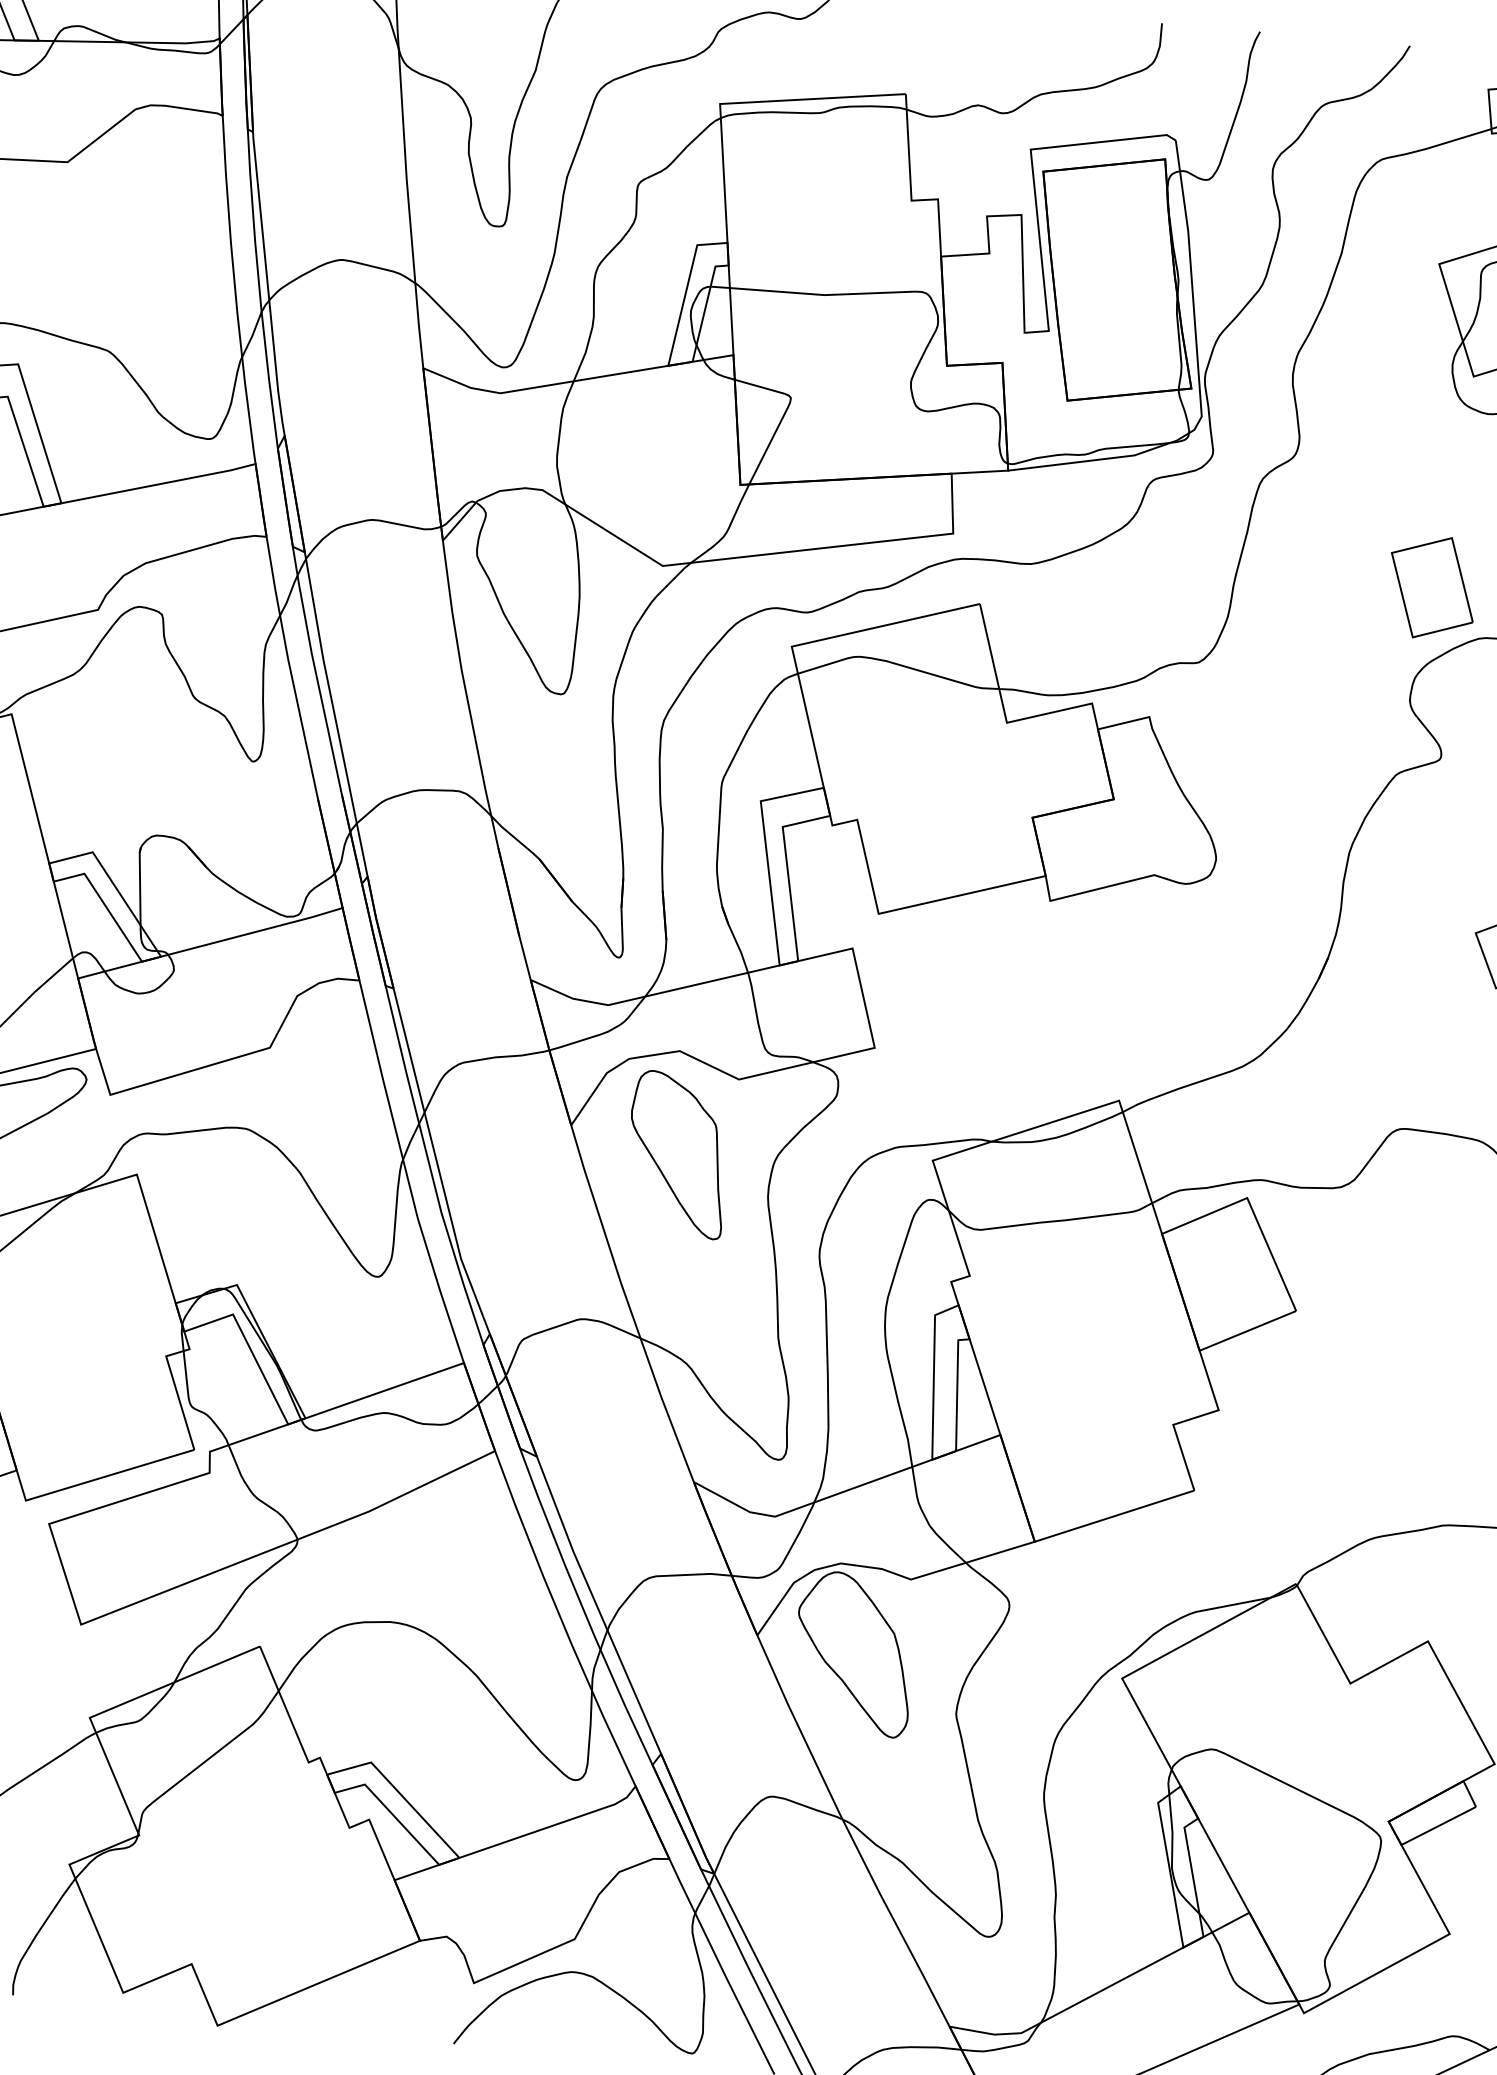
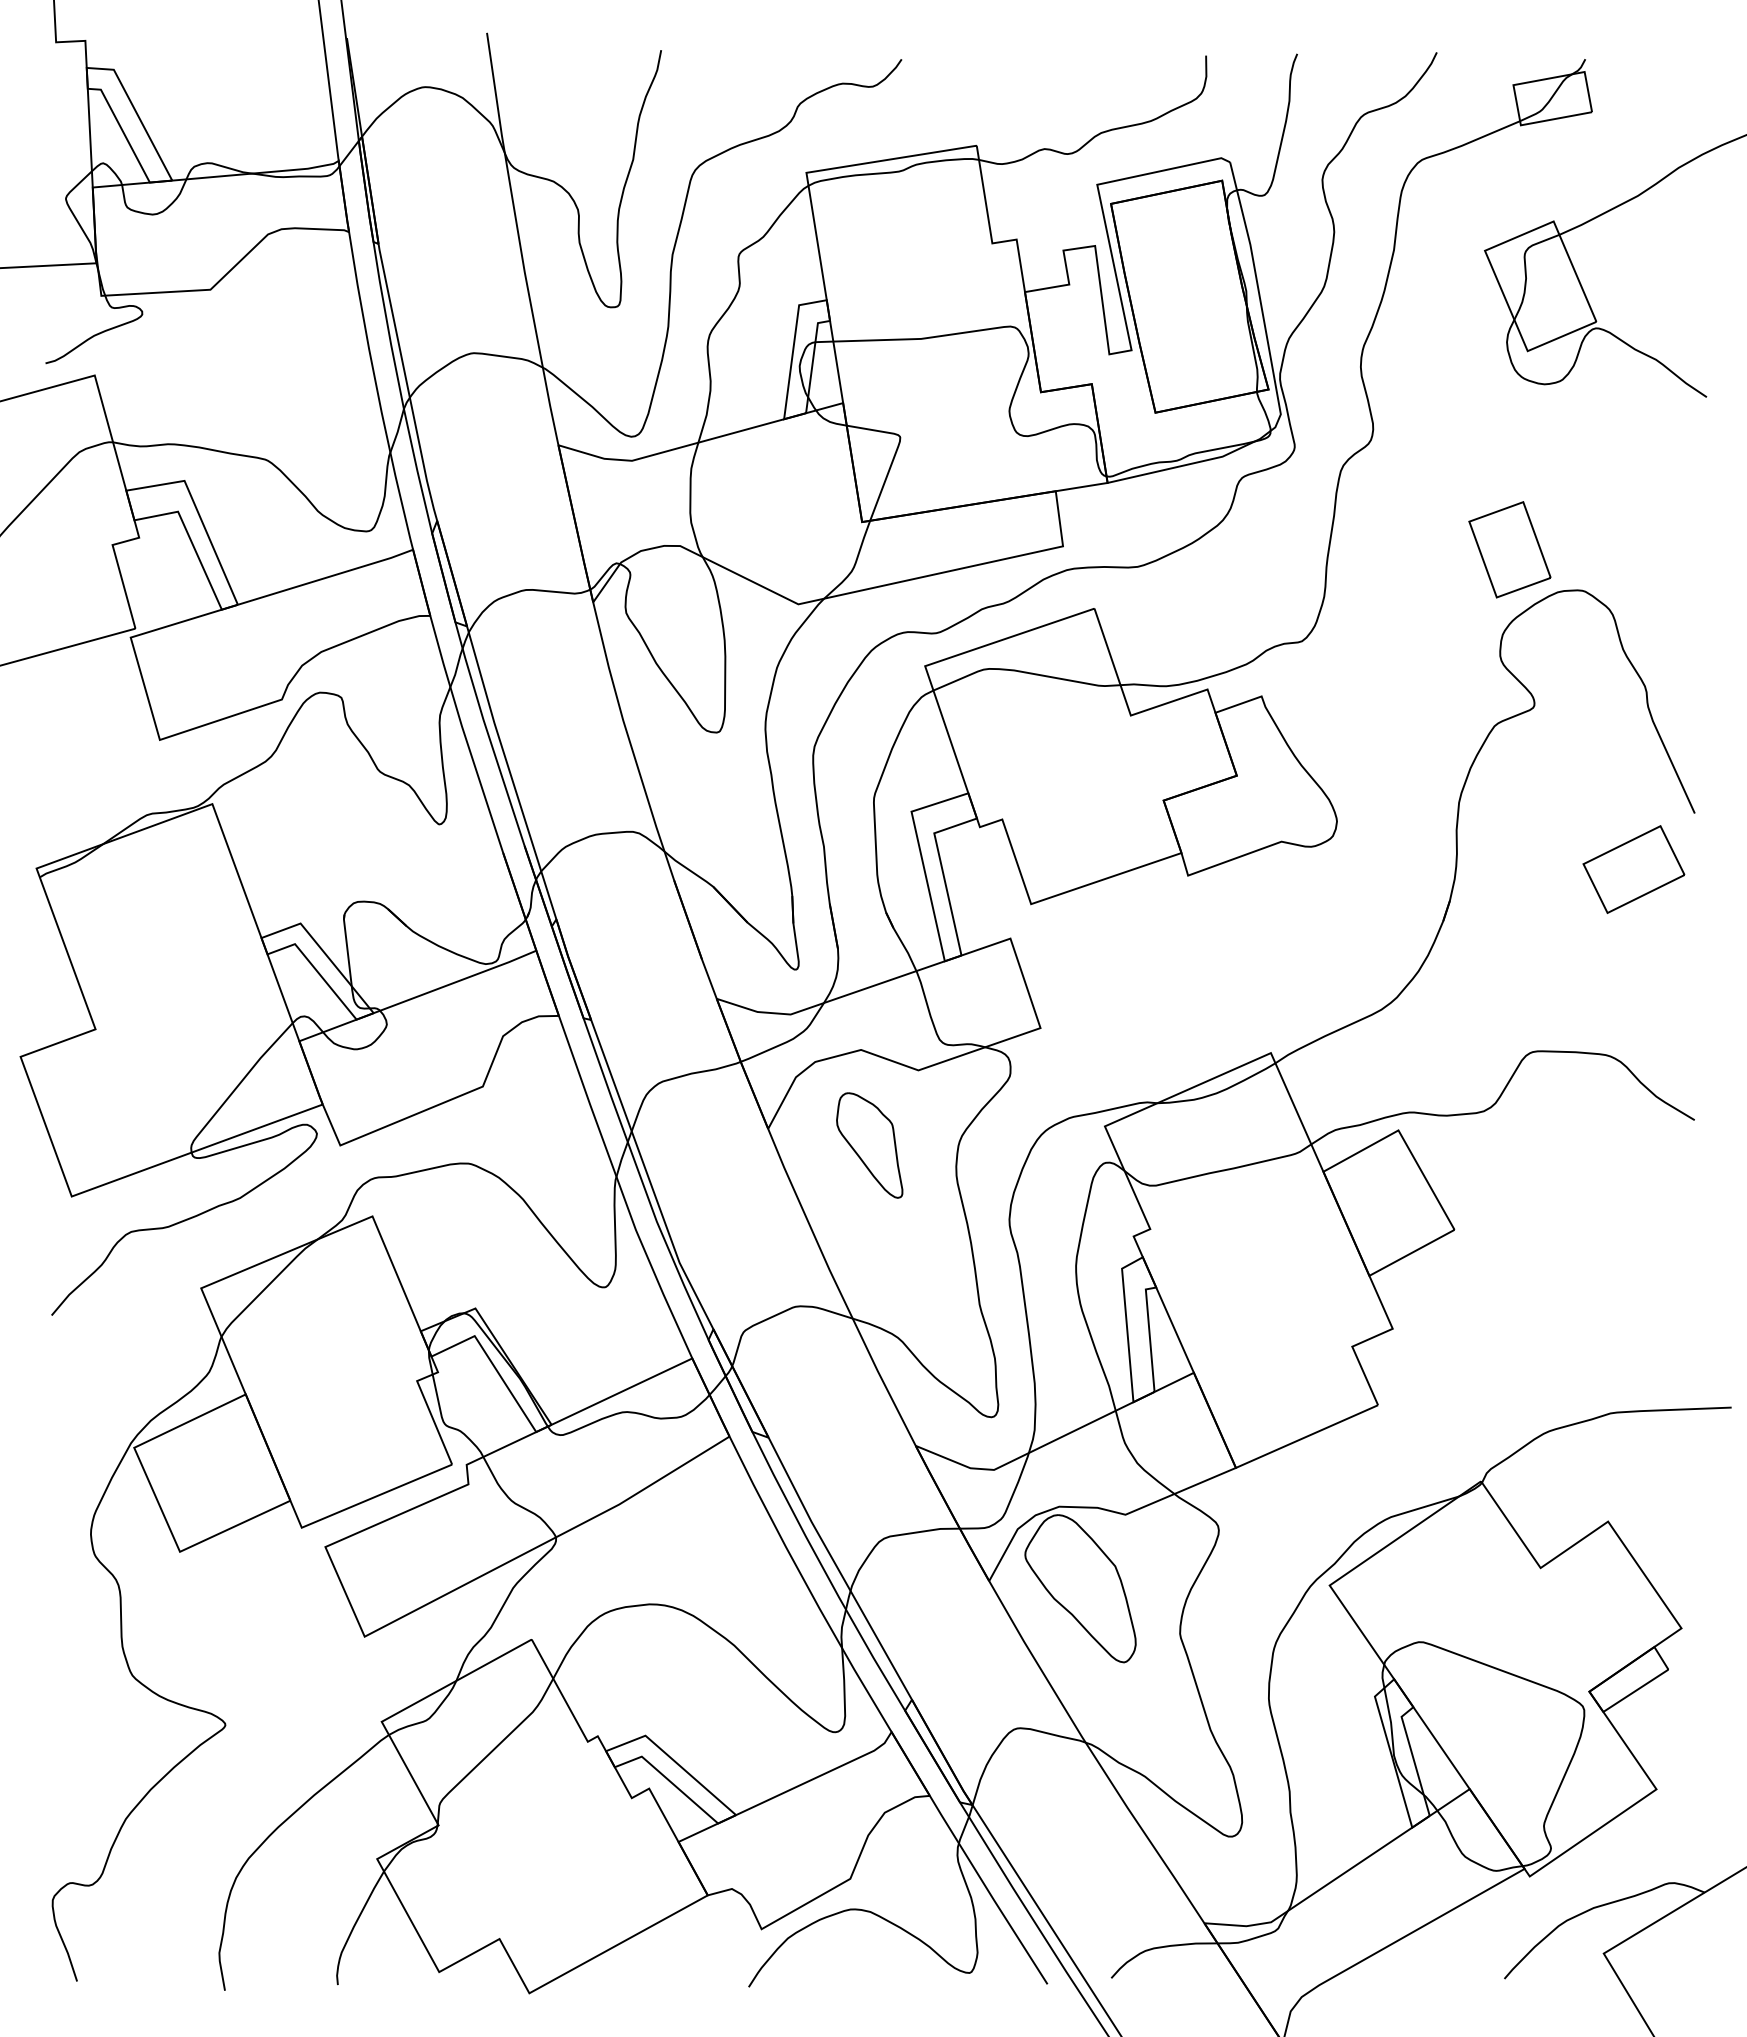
part: (678, 1154) -> (869, 1145), size x0.7

